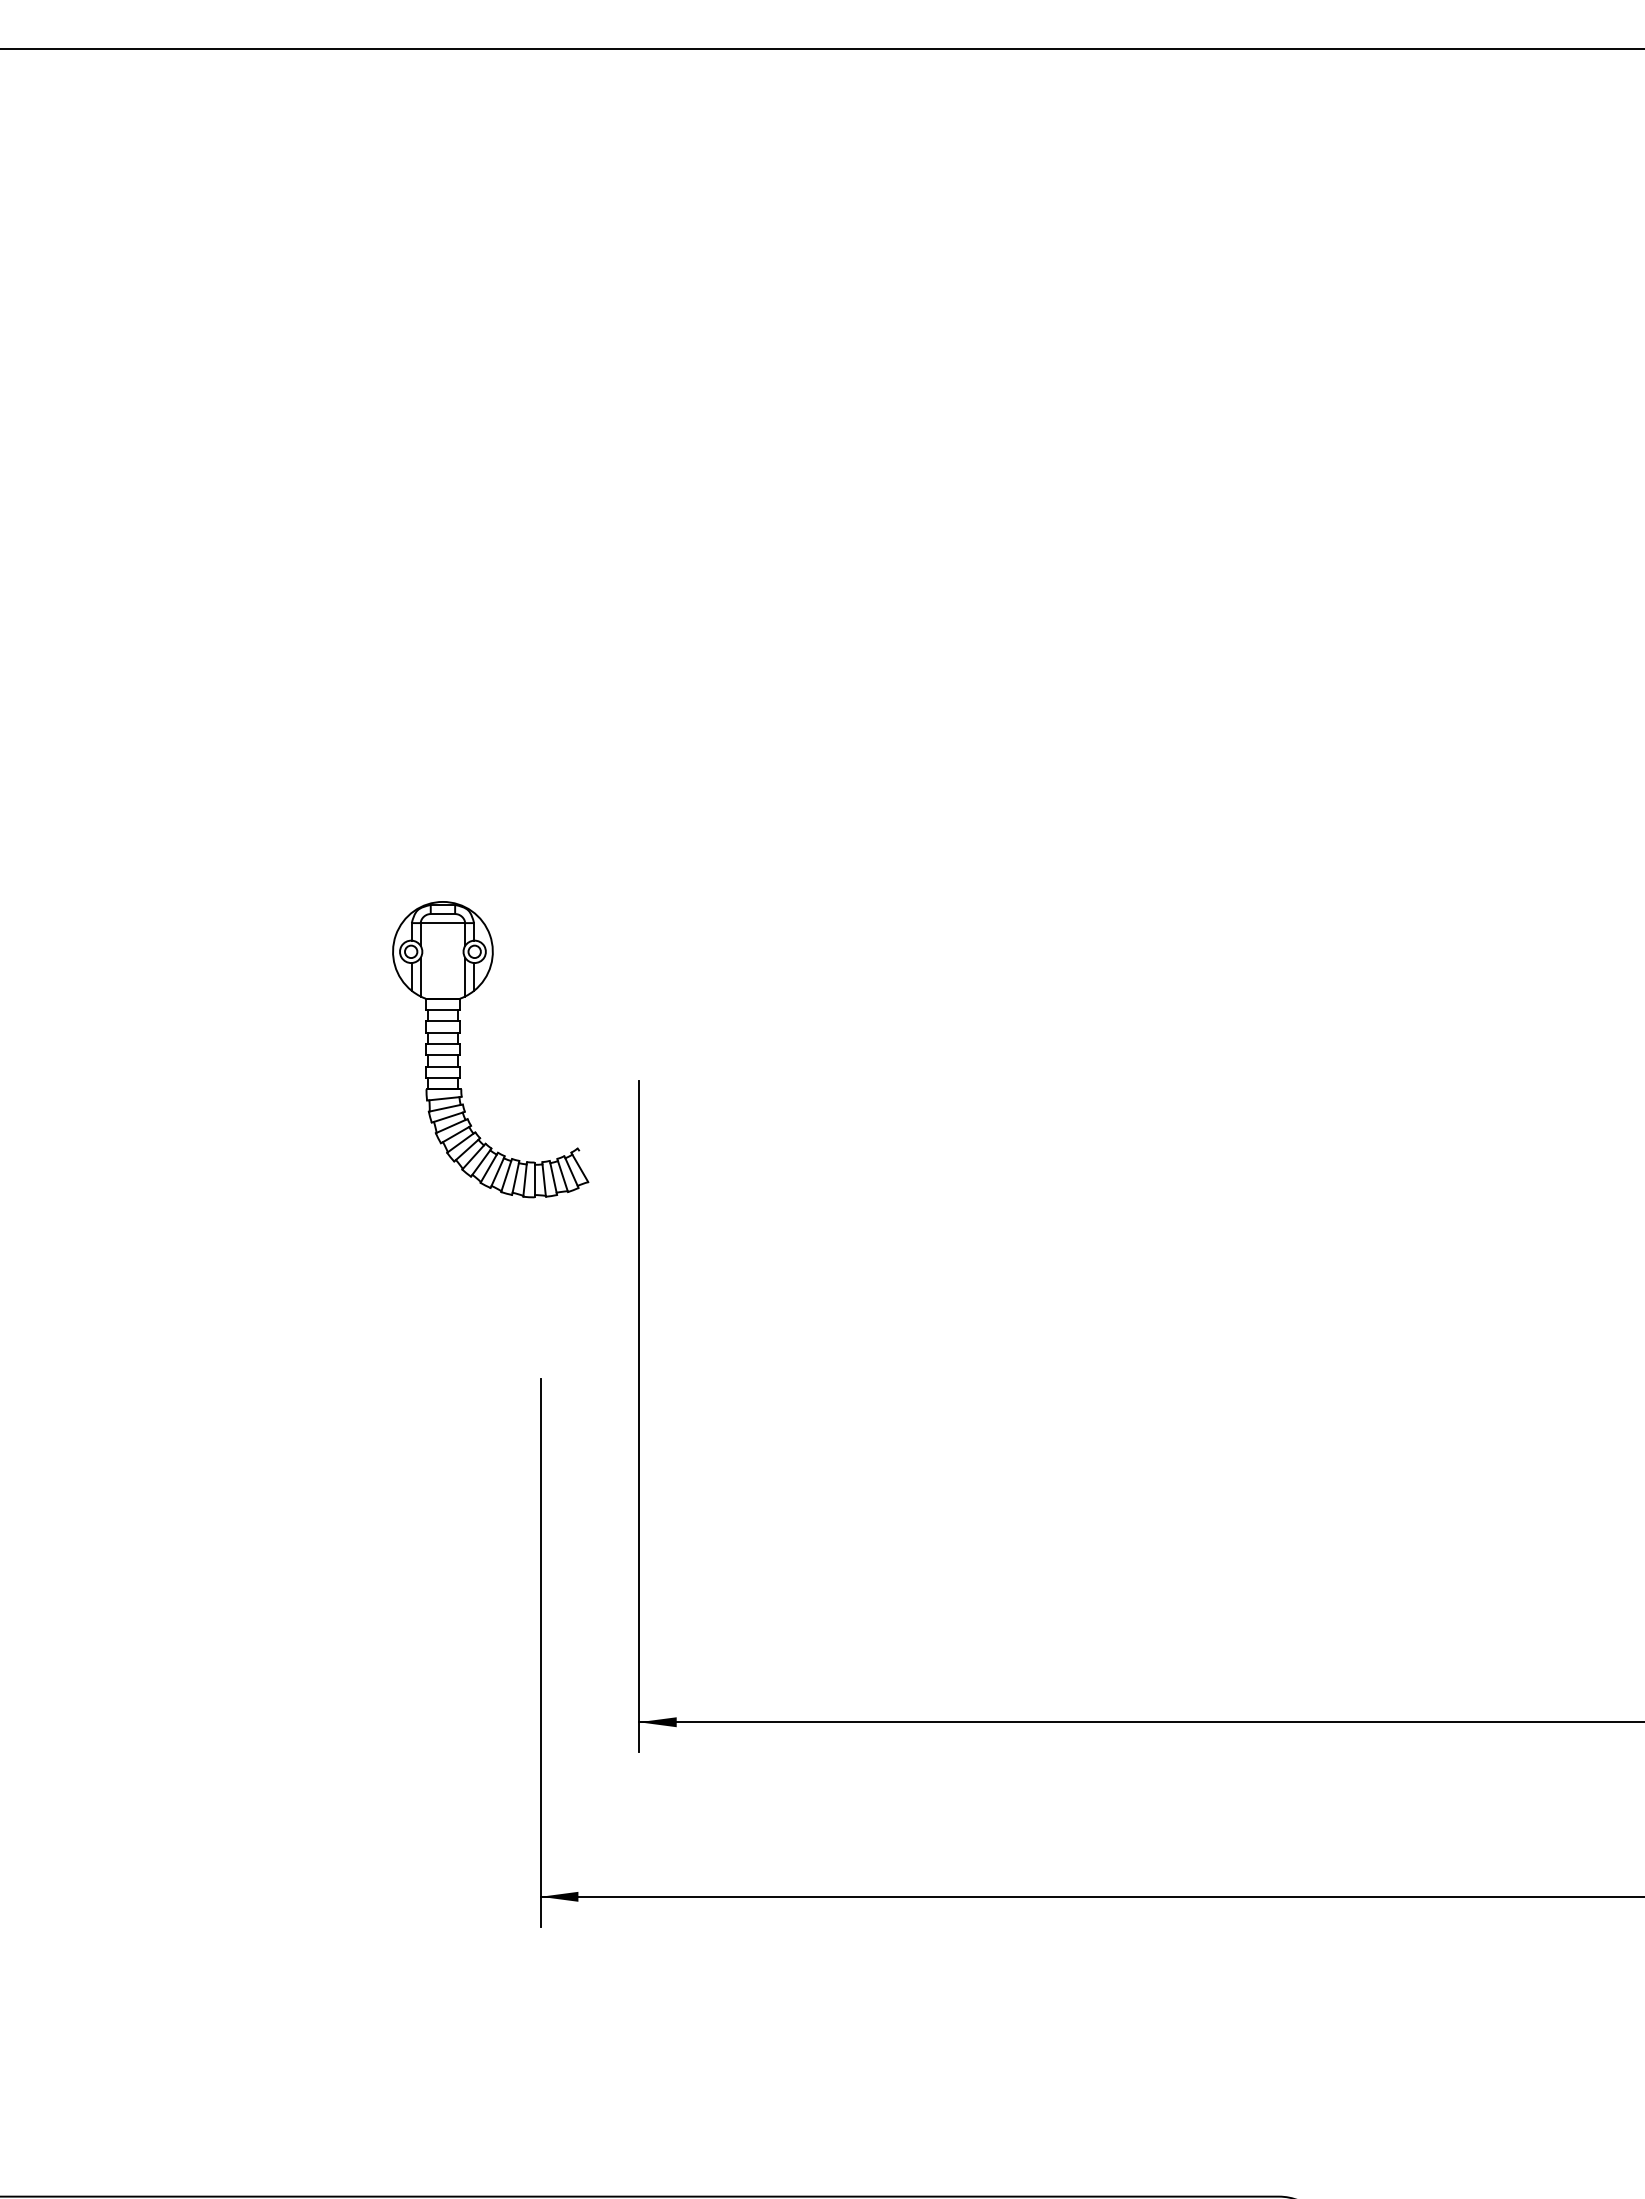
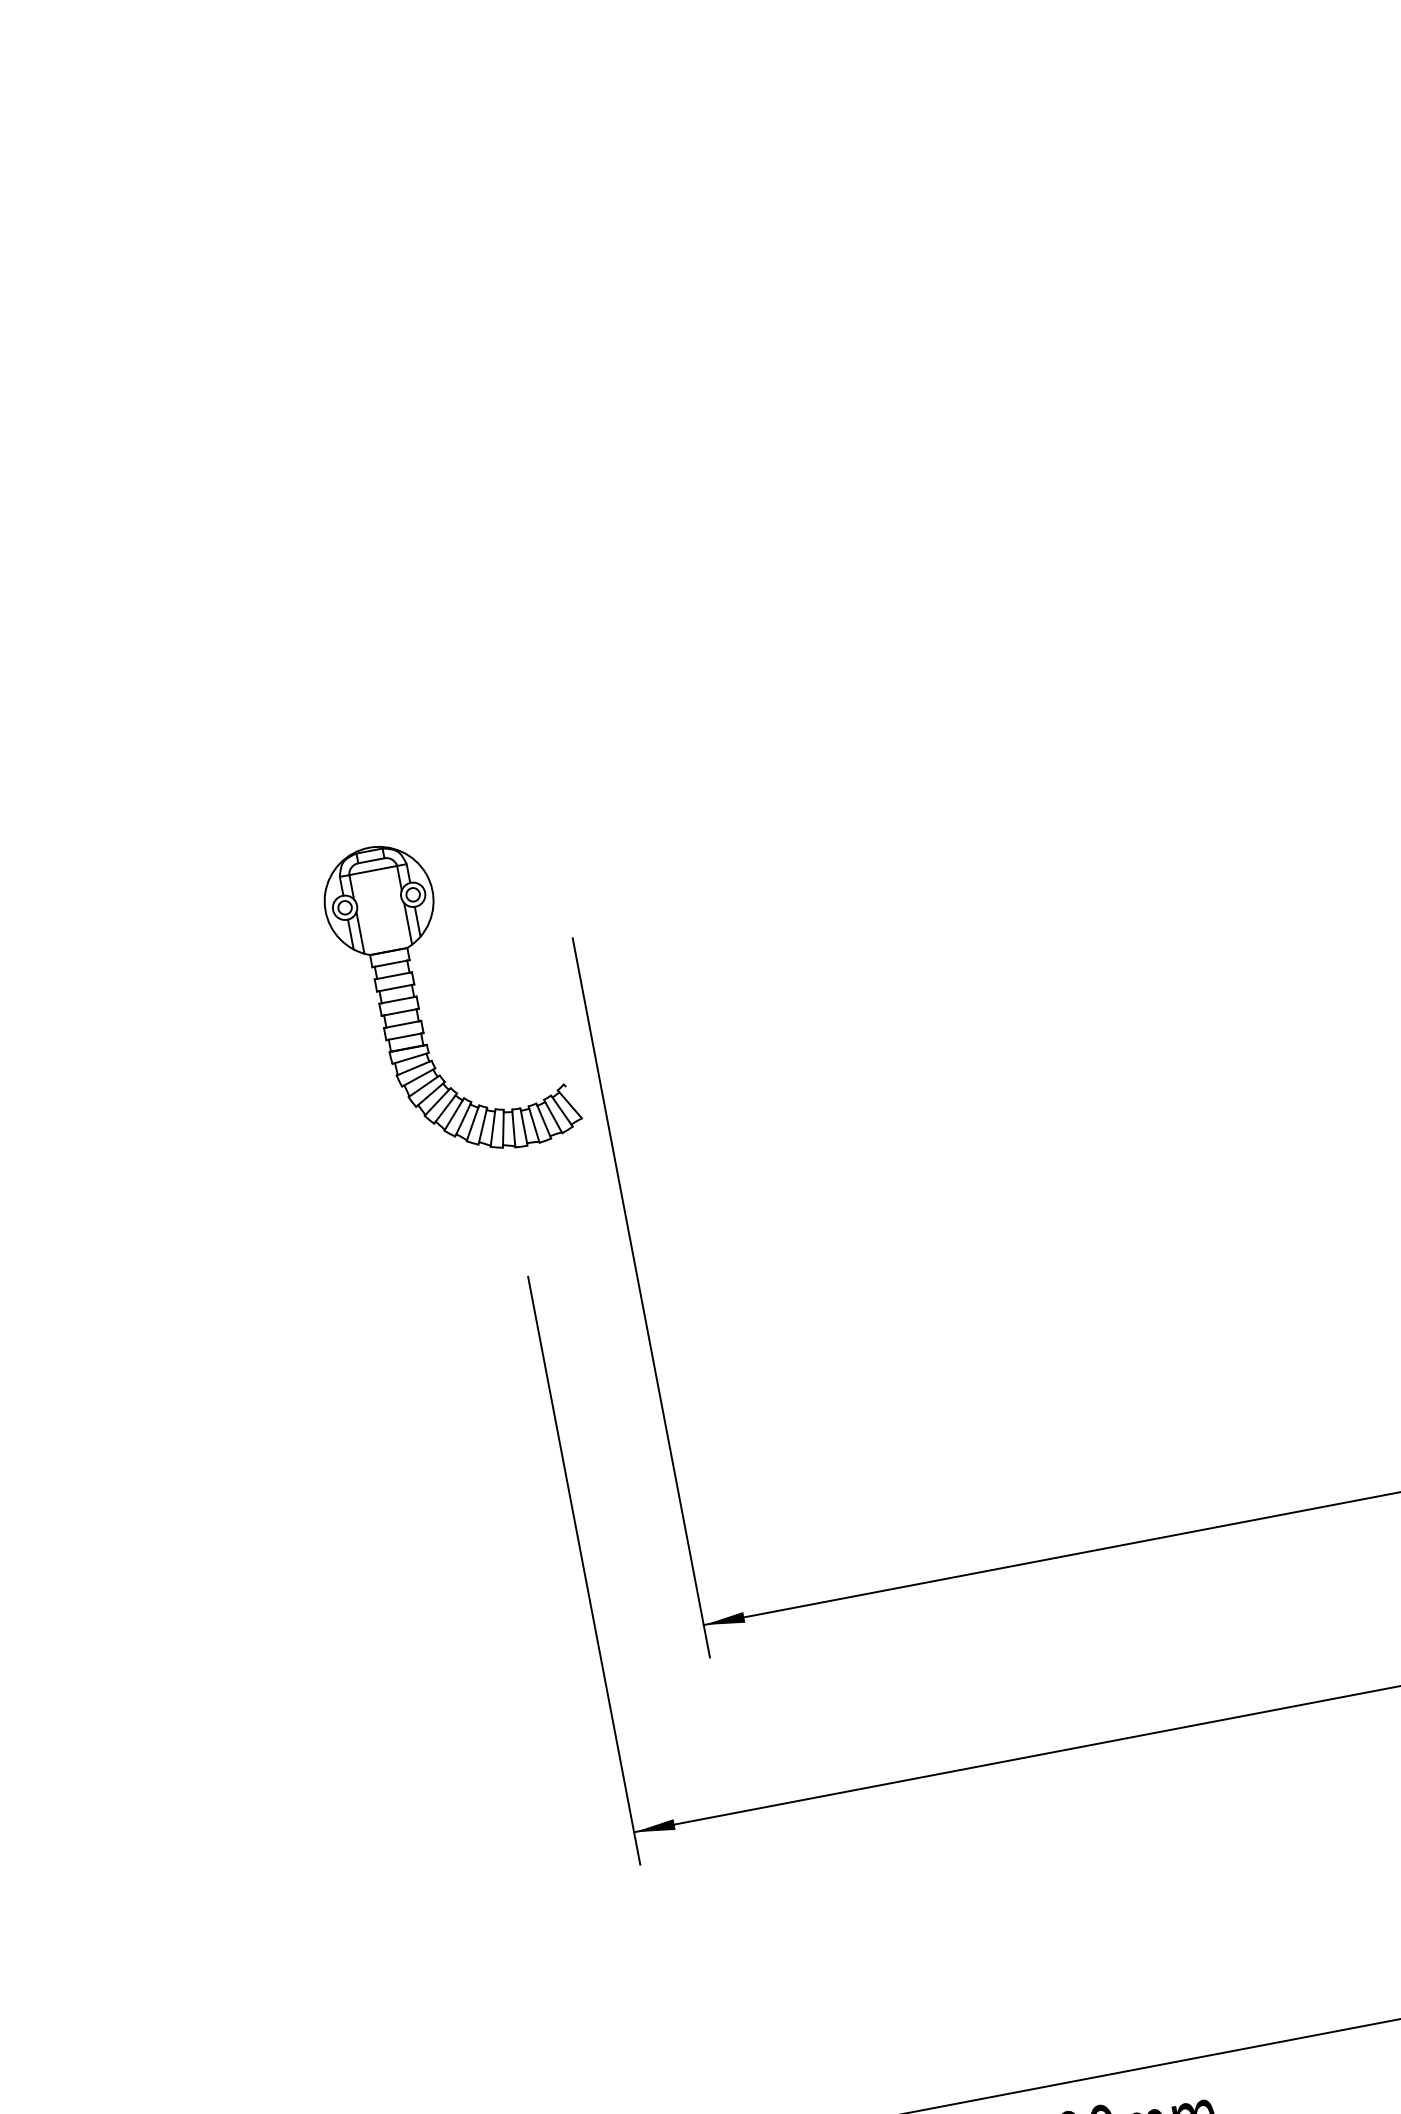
part: (460, 1049) -> (417, 1002), moved

